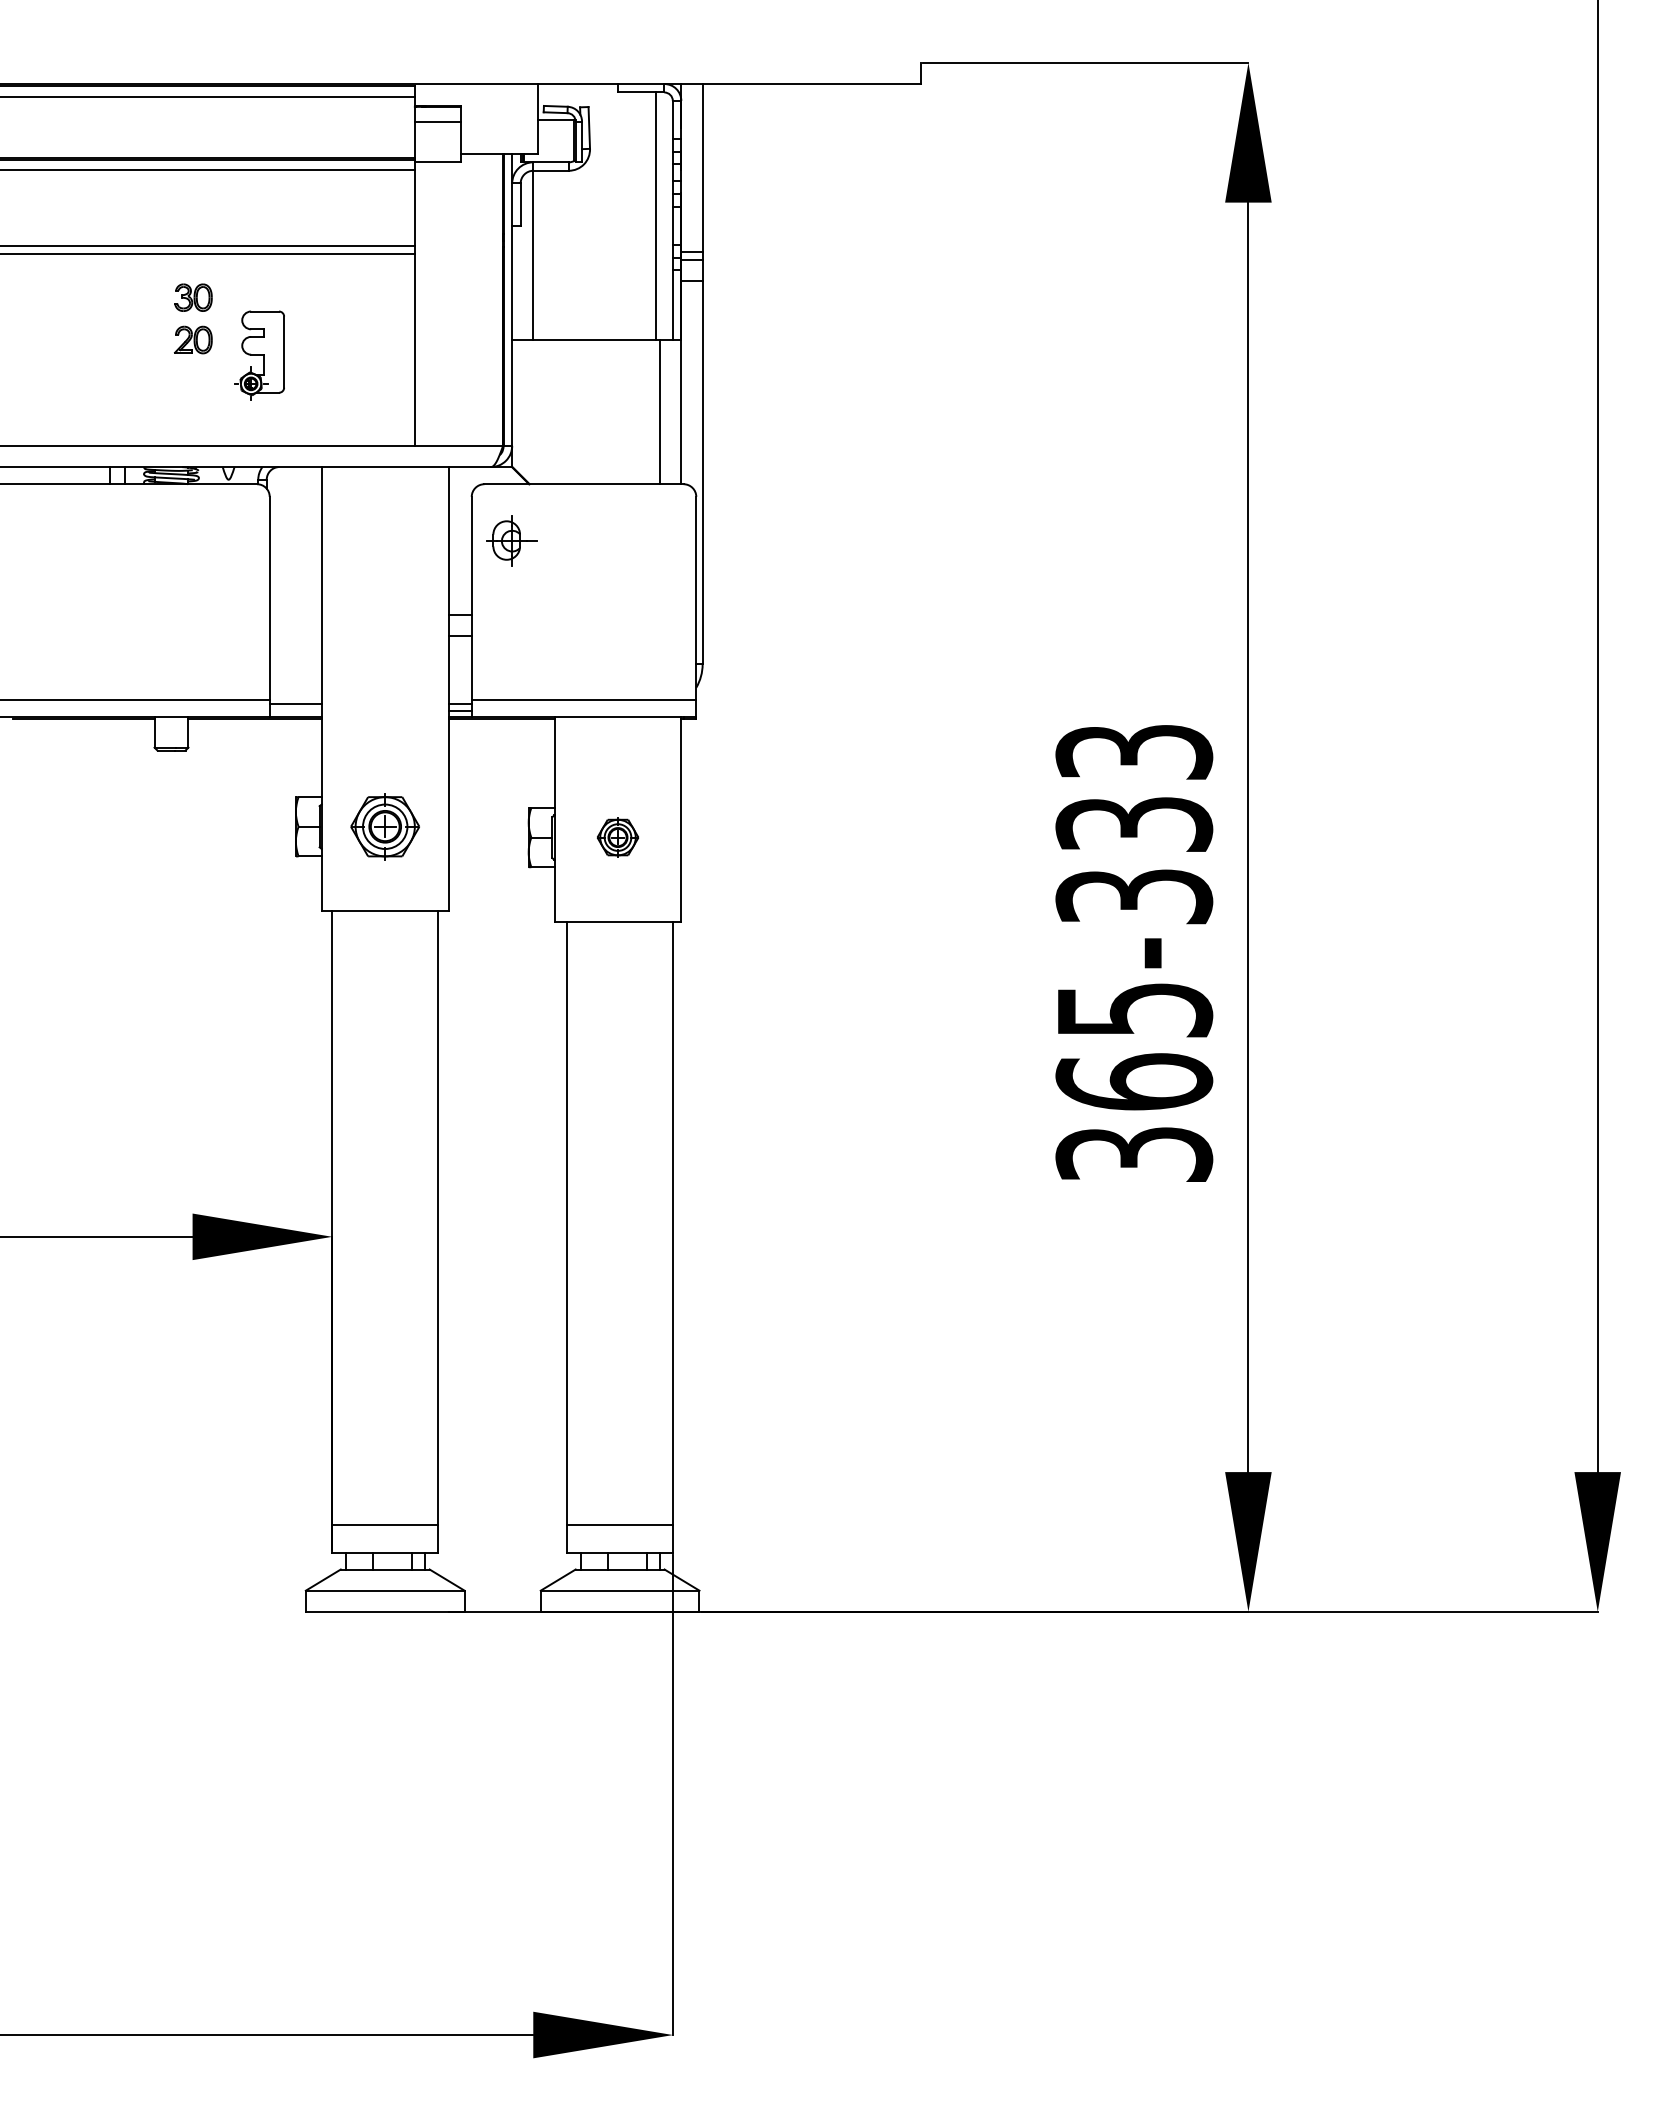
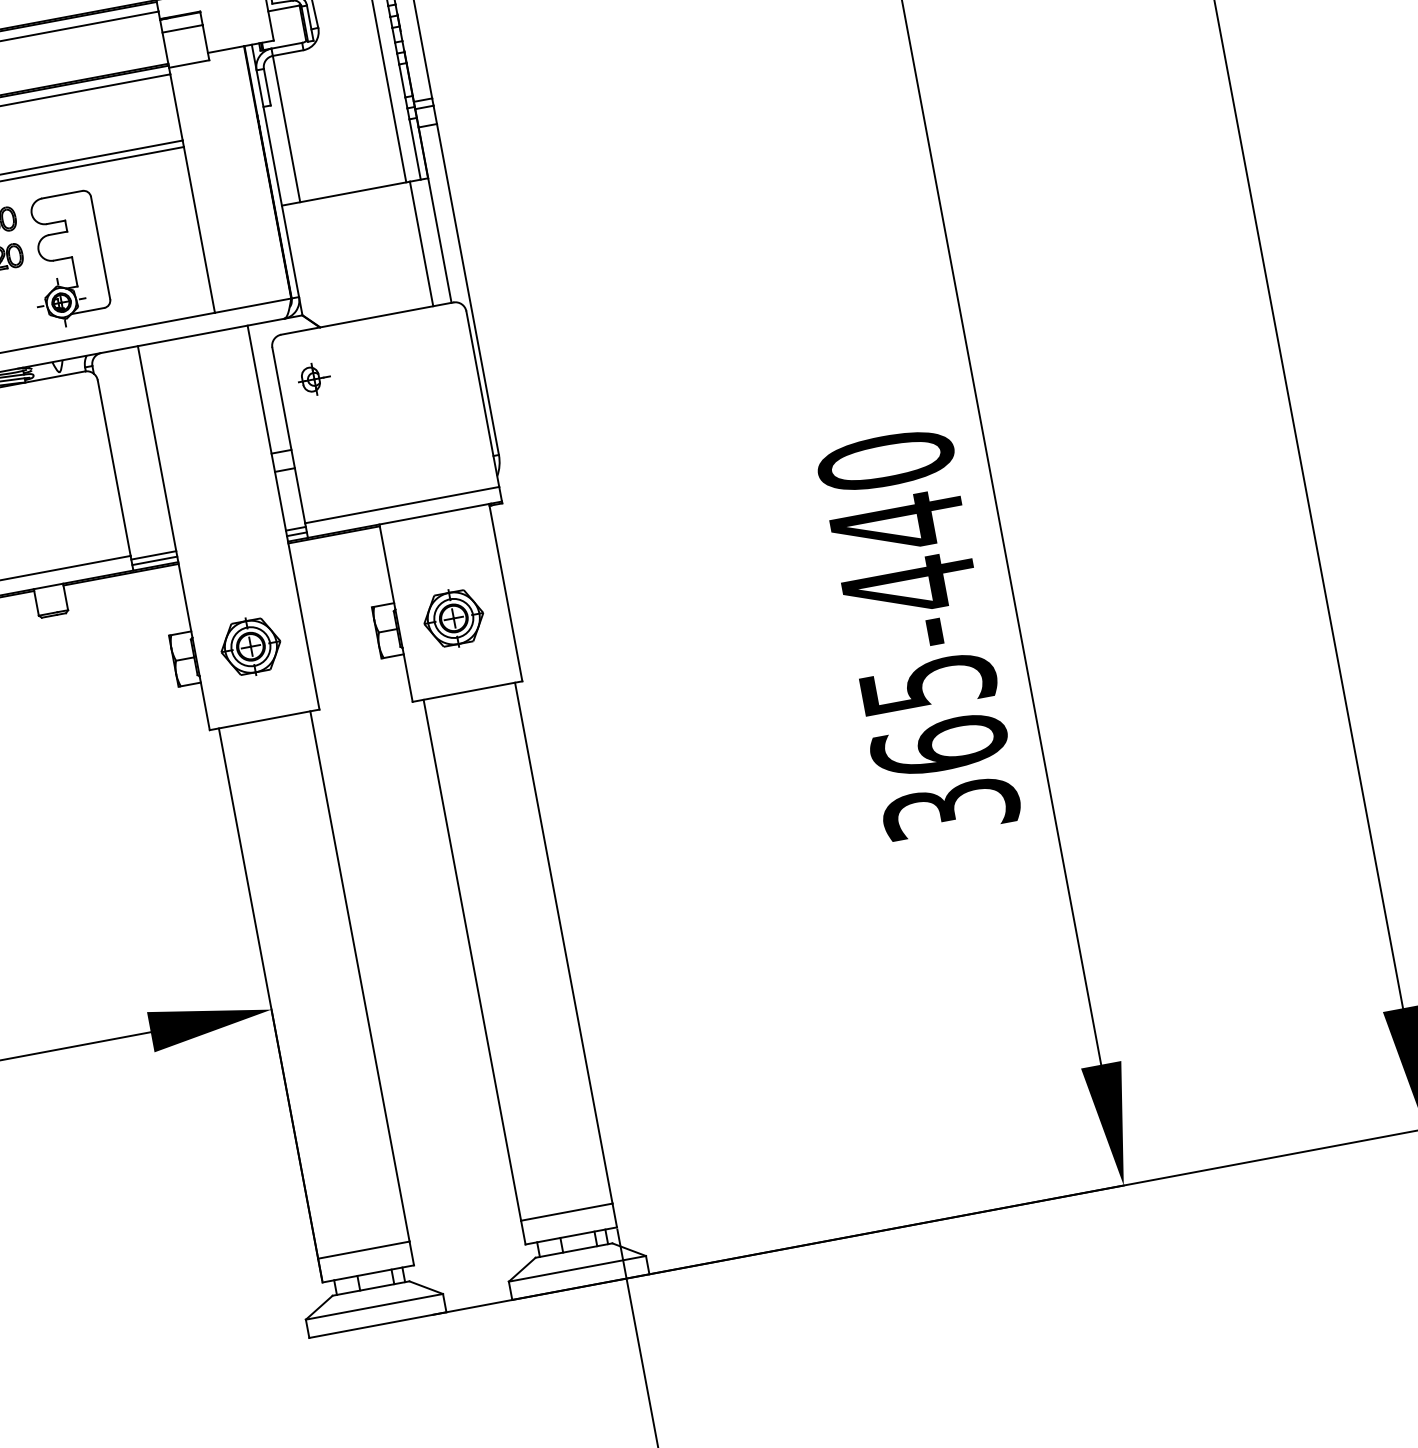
part: (259, 355) -> (66, 259), size x1.67
part: (511, 540) -> (313, 378), size x0.71
line: (295, 710) -> (154, 560), added
text: (1134, 825) -> (898, 524), 365-333 -> 365-440
part: (617, 837) -> (453, 618), size x1.67

